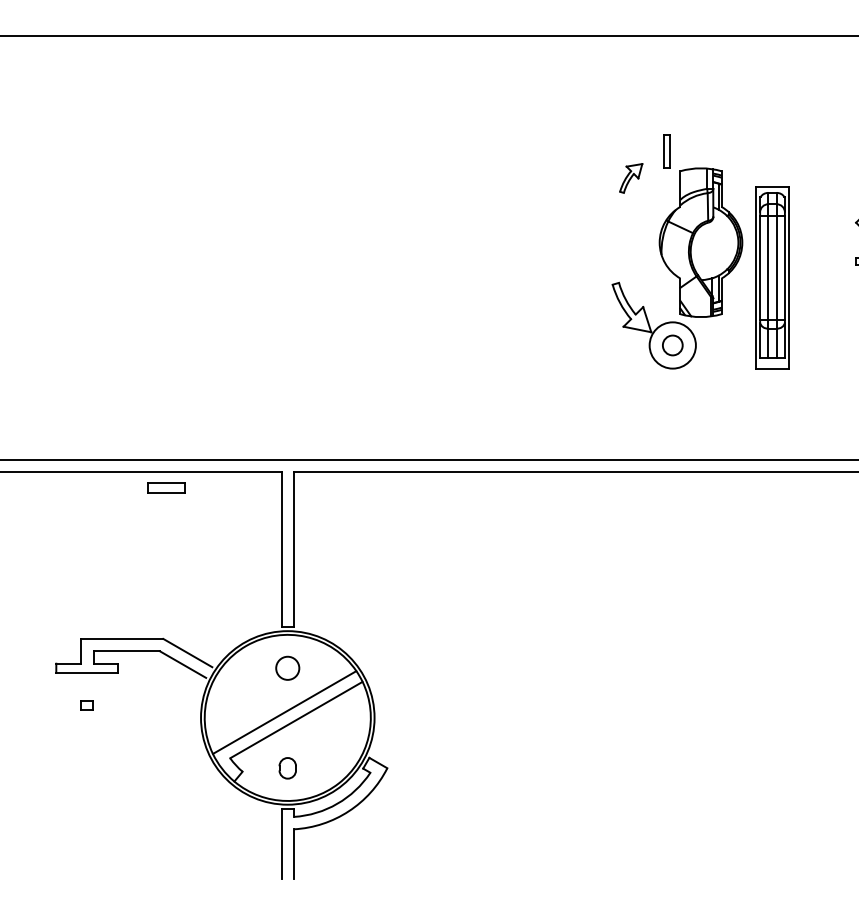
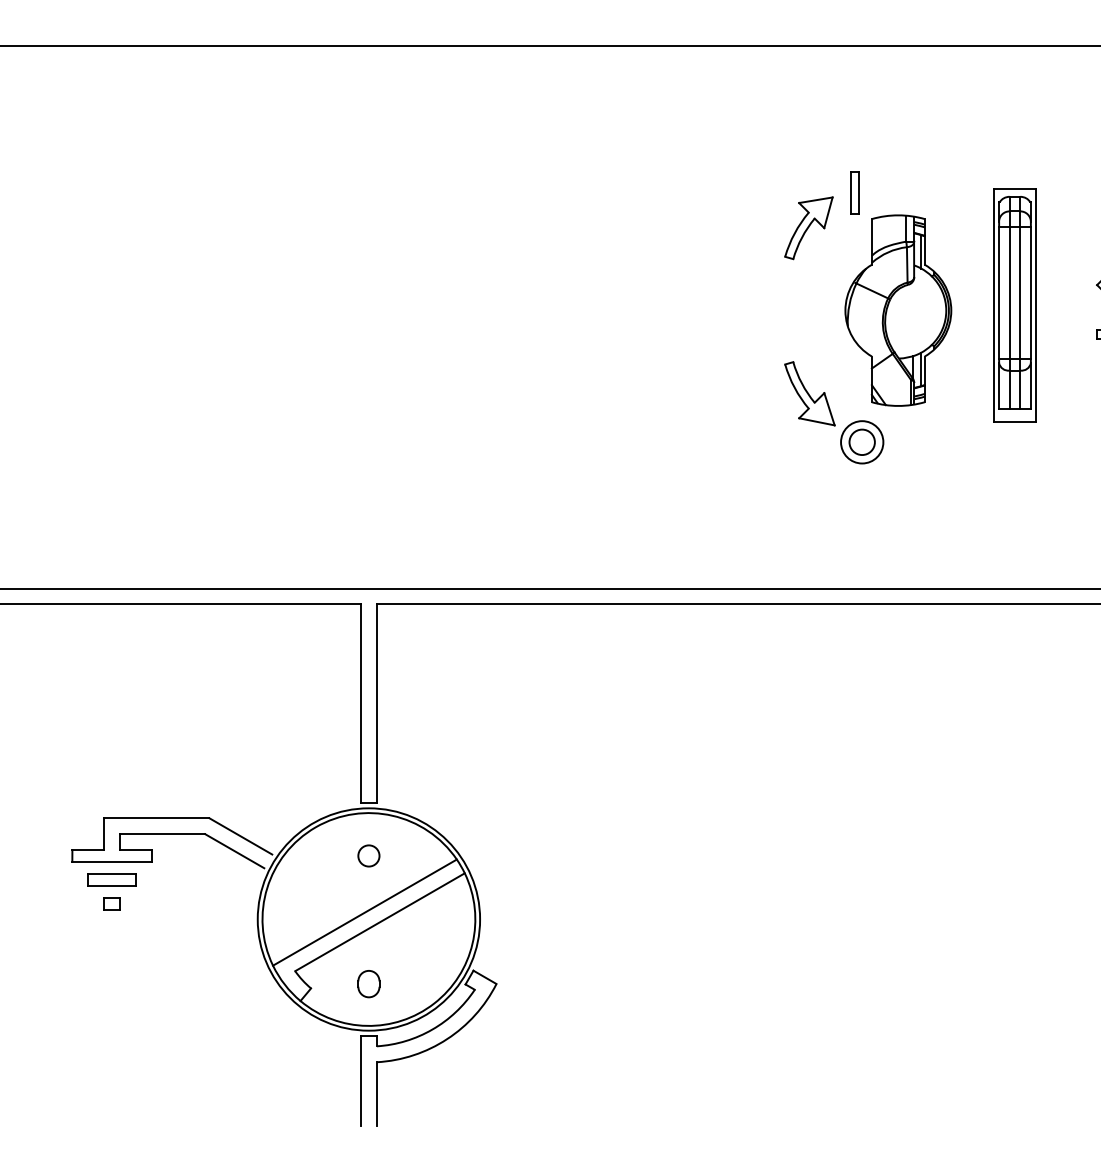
part: (630, 178) -> (808, 228), size x1.67
part: (772, 277) -> (1014, 305), moved
circle: (673, 345) -> (862, 442), size x0.71
part: (166, 487) -> (111, 879), moved
circle: (287, 667) -> (368, 855), size x0.71

